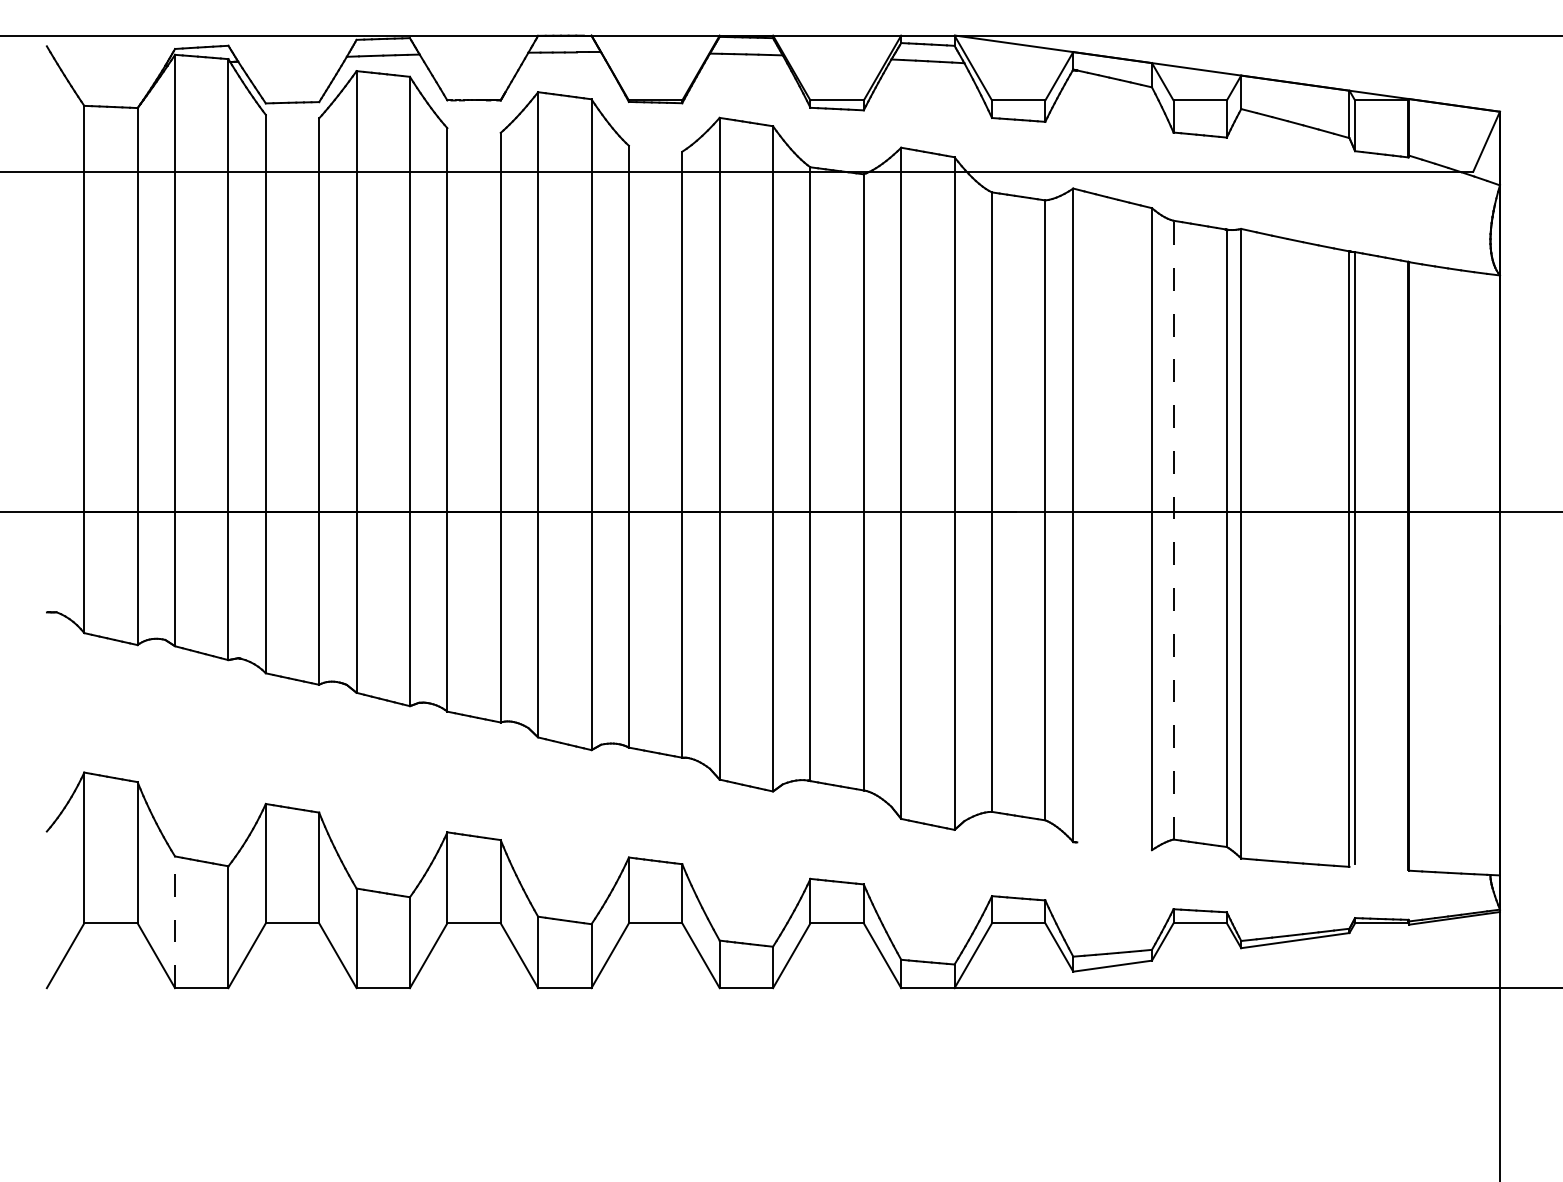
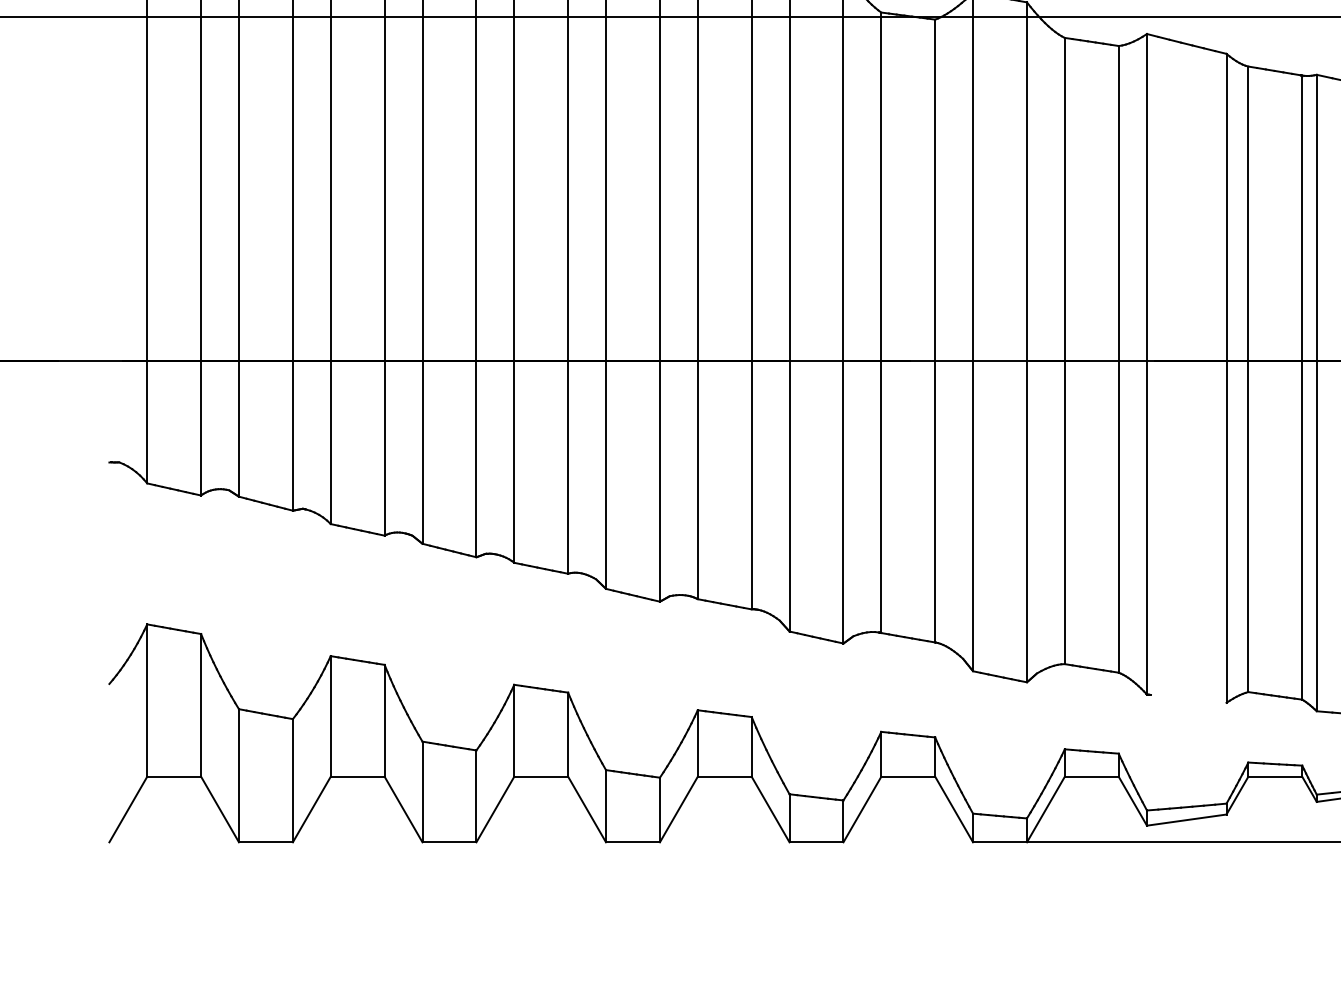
line: (1173, 529) -> (1248, 378), dashed -> solid
line: (175, 922) -> (239, 775), dashed -> solid

